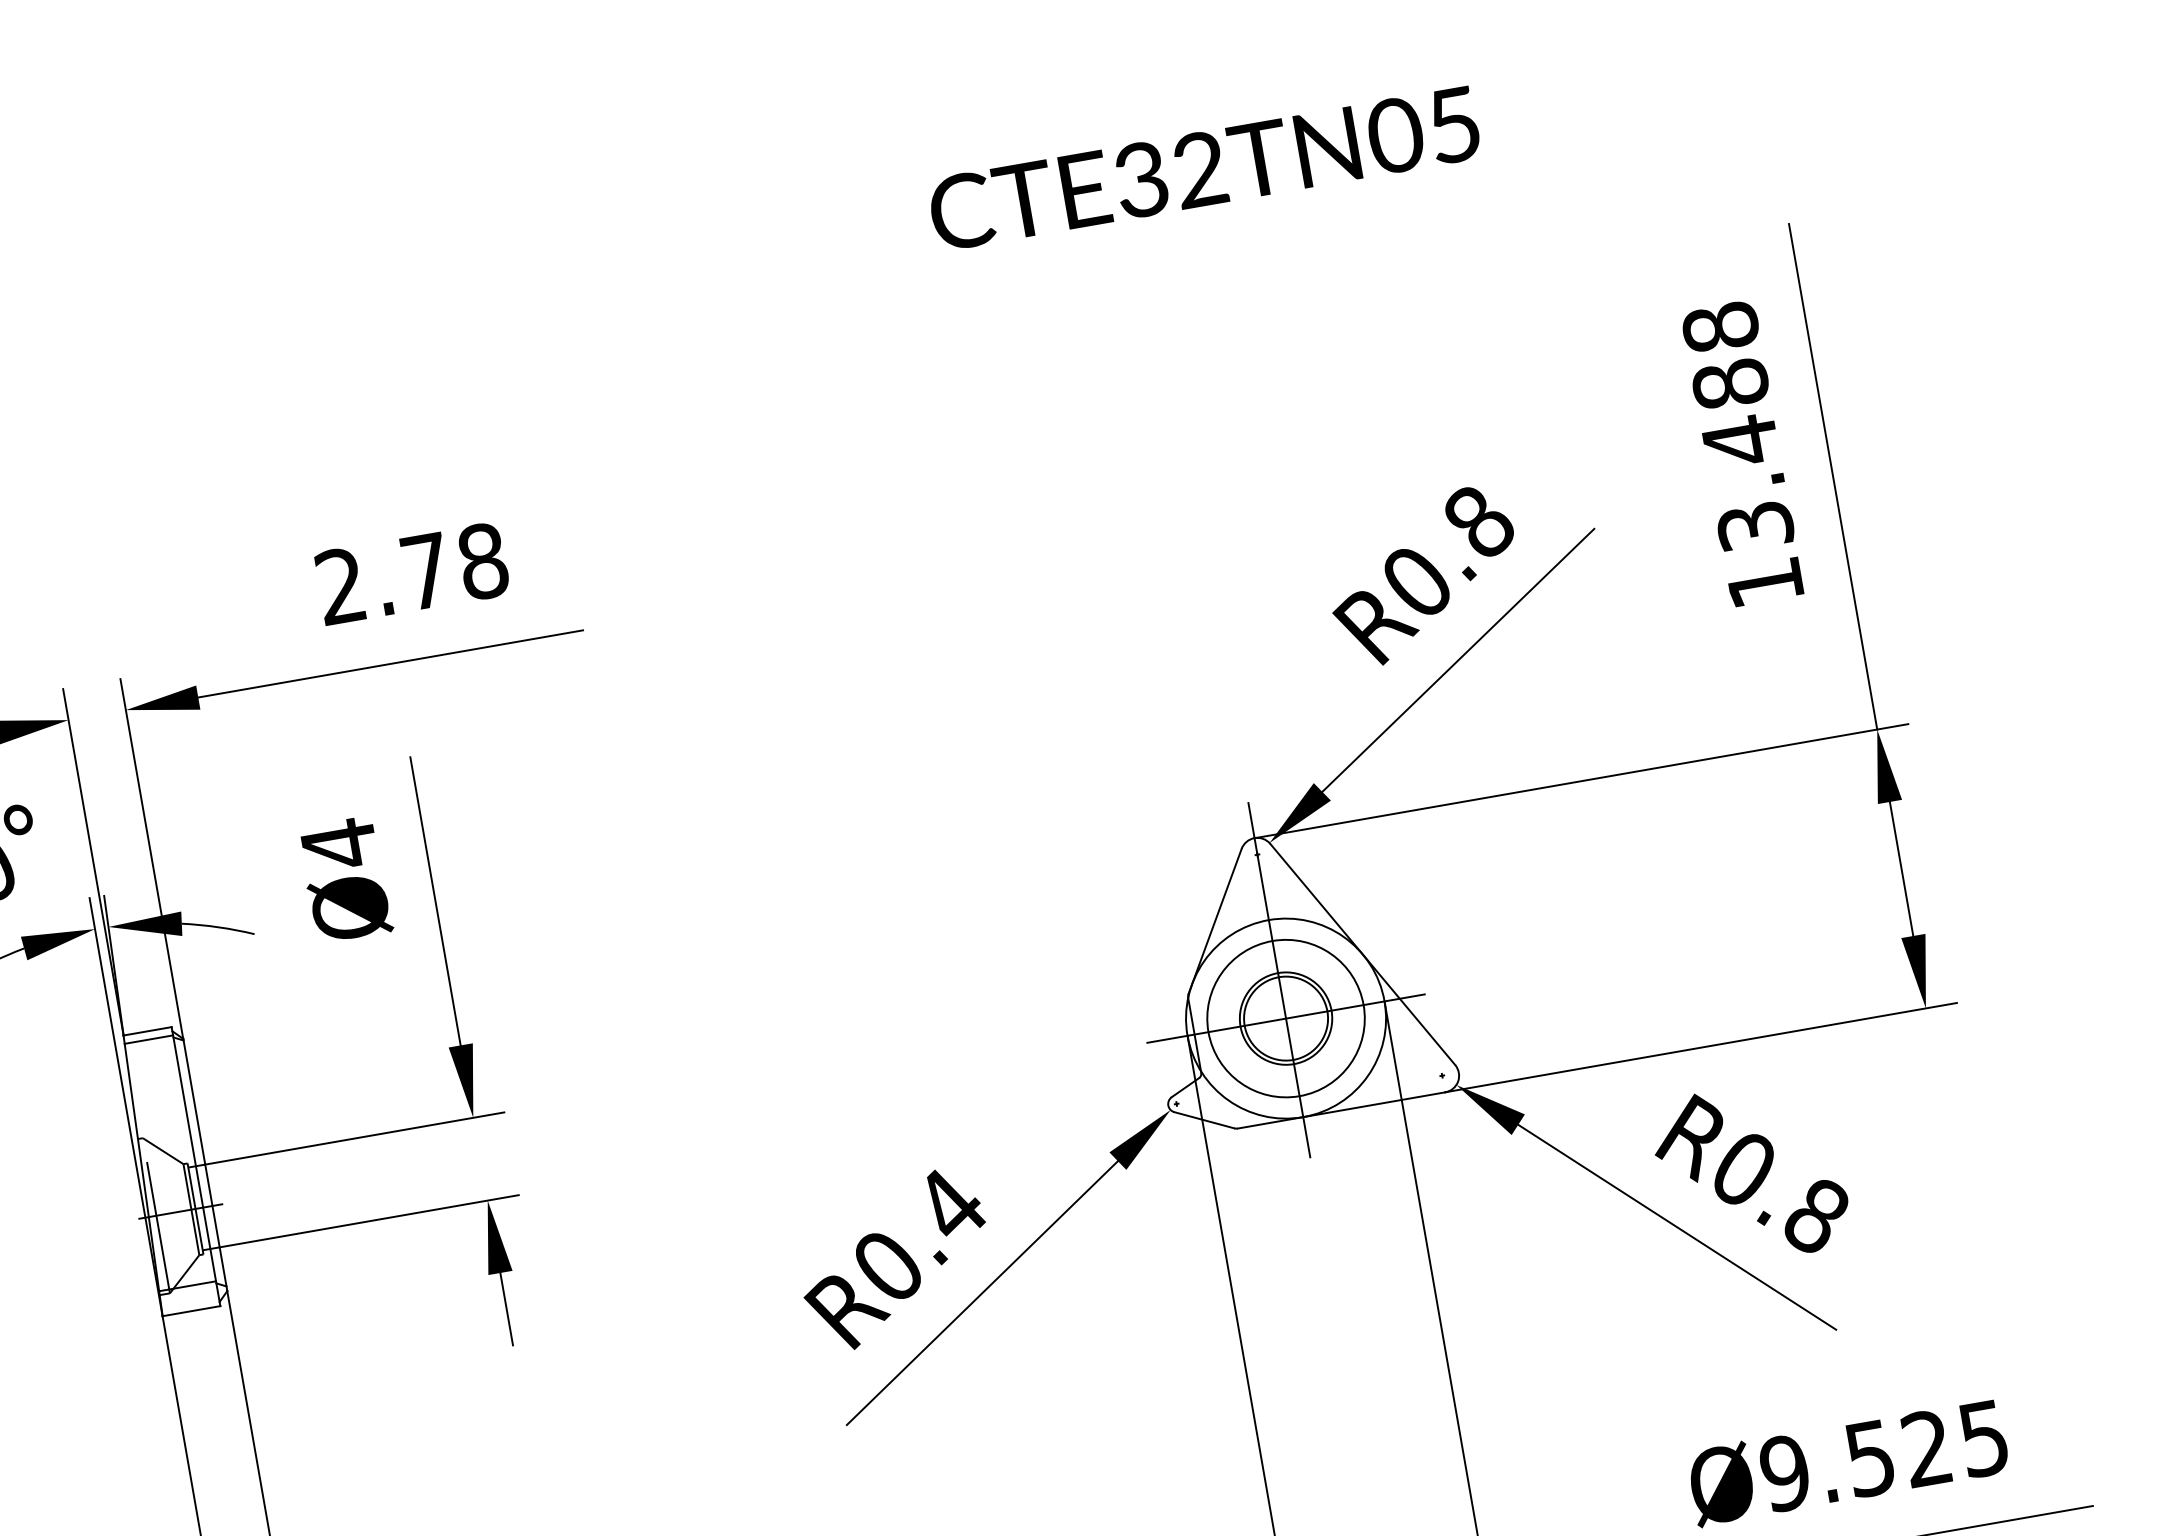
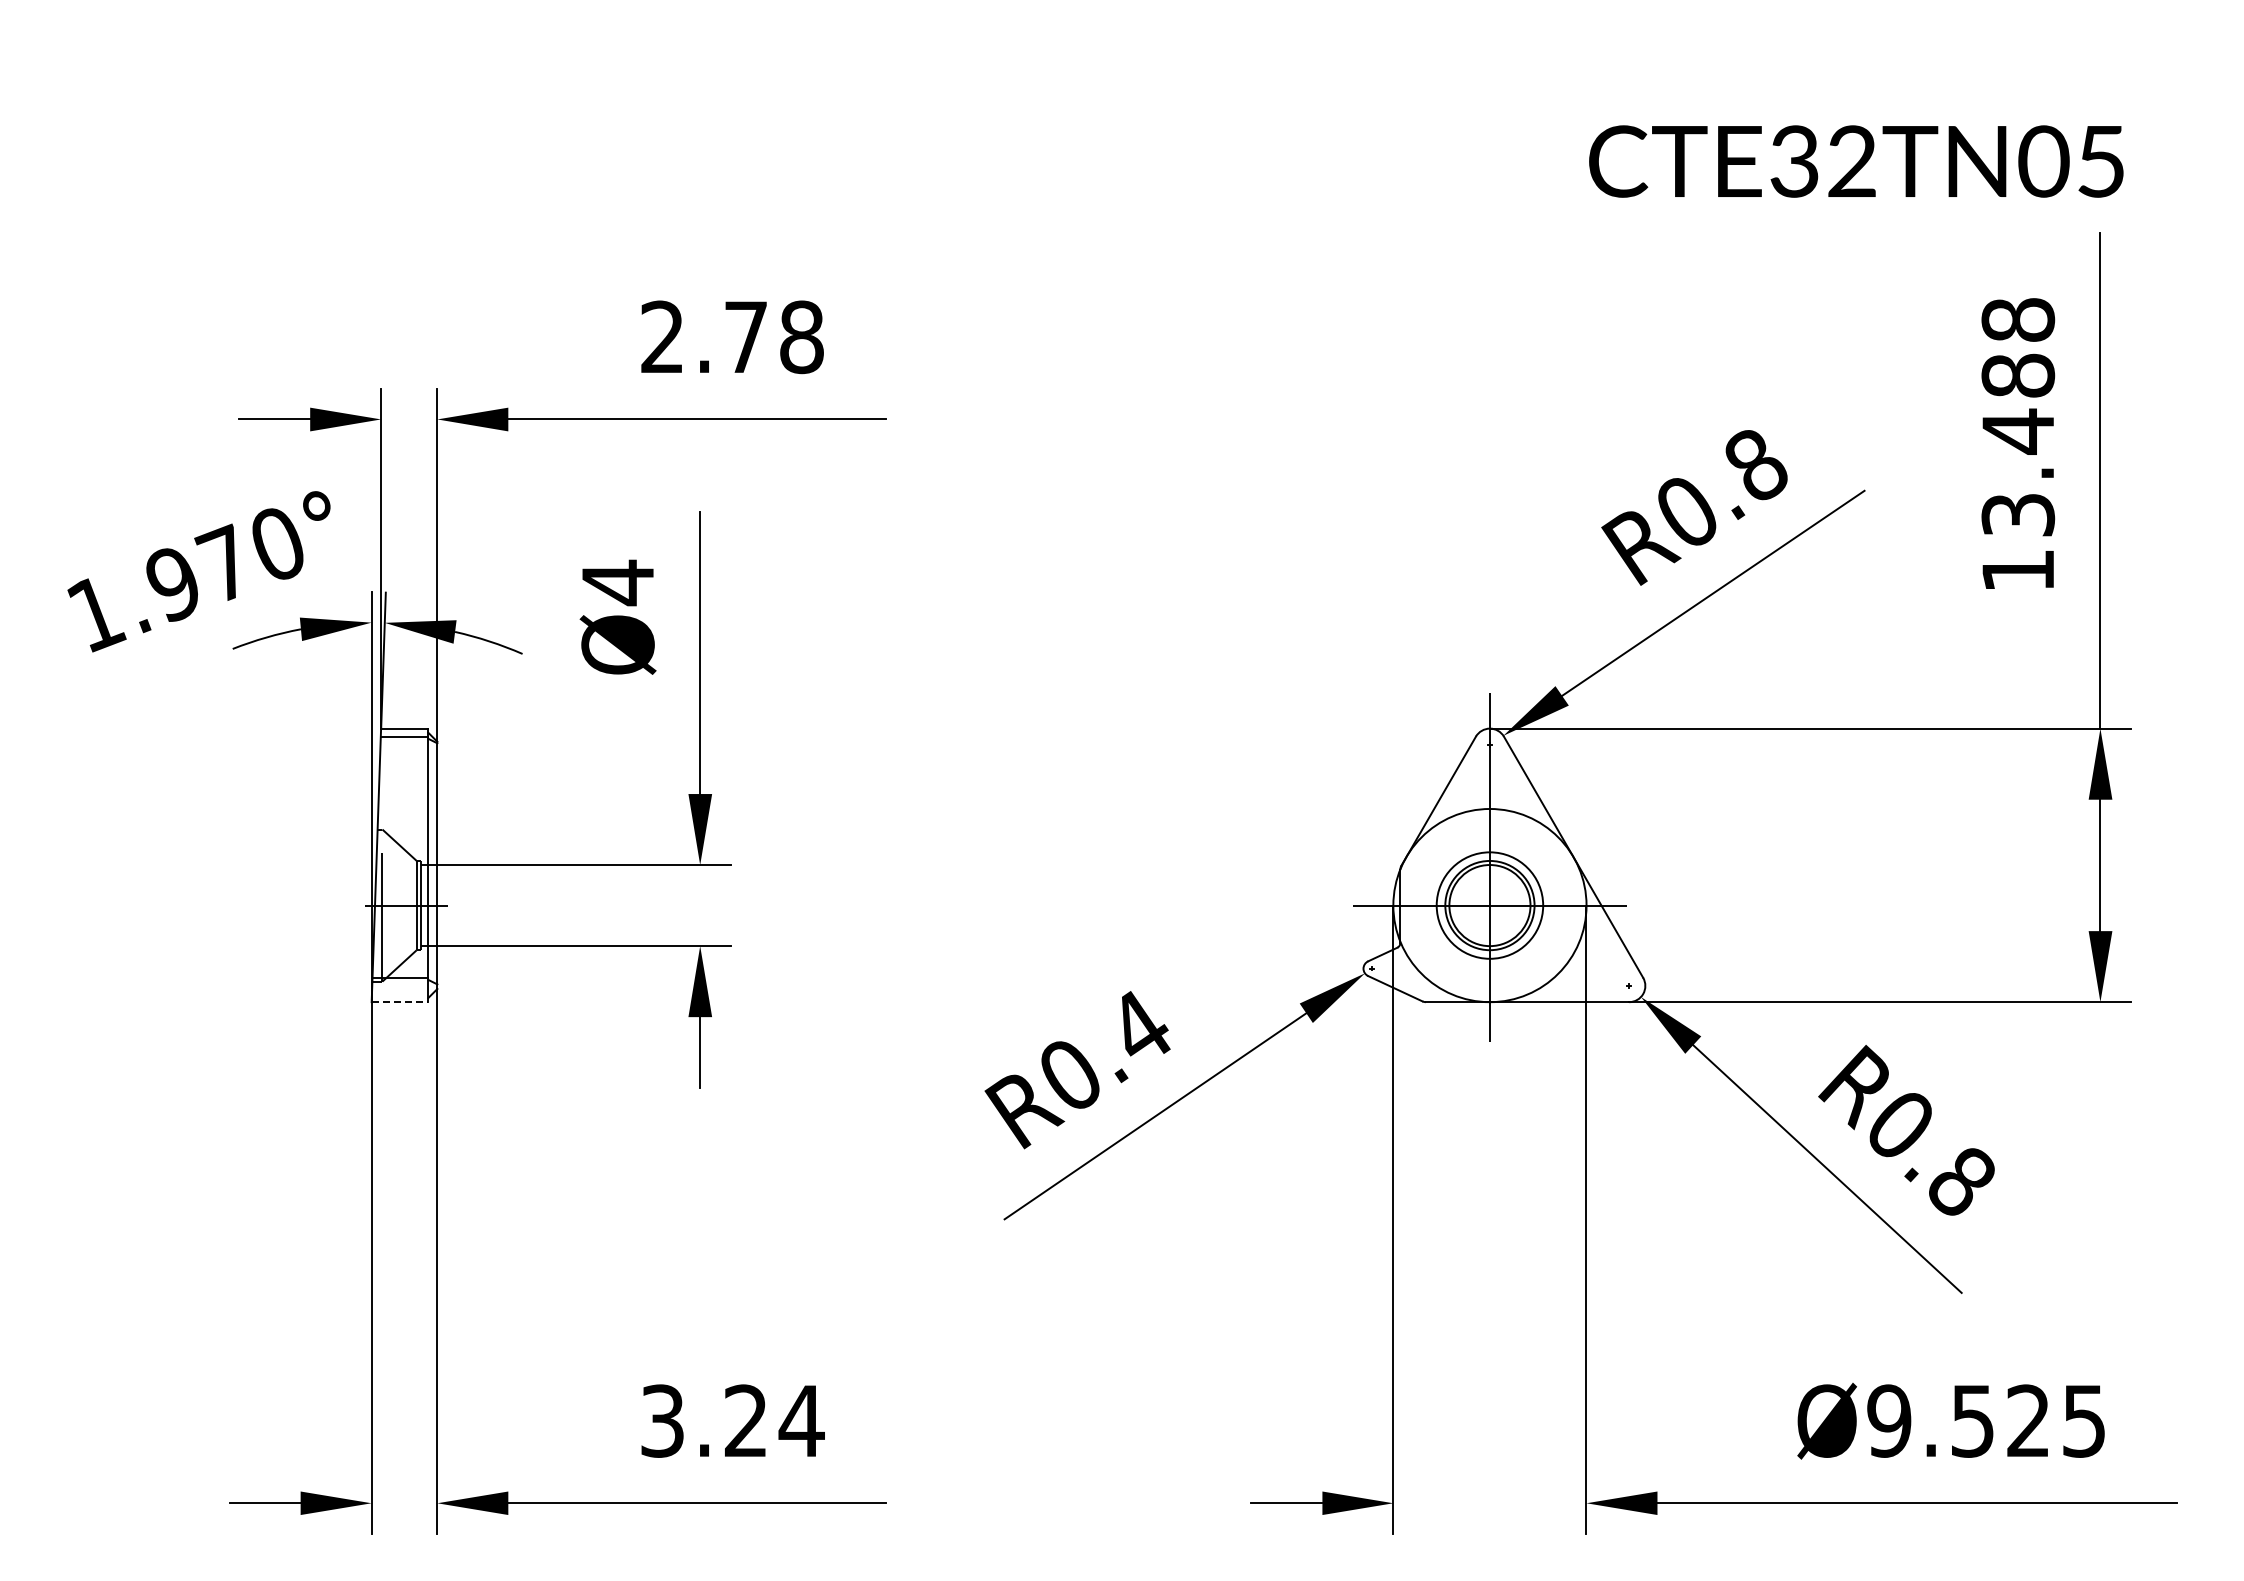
text: (1204, 168) -> (1856, 161), moved
circle: (1285, 1018) -> (1489, 905), size x0.7
line: (192, 1311) -> (400, 1002), solid -> dashed

